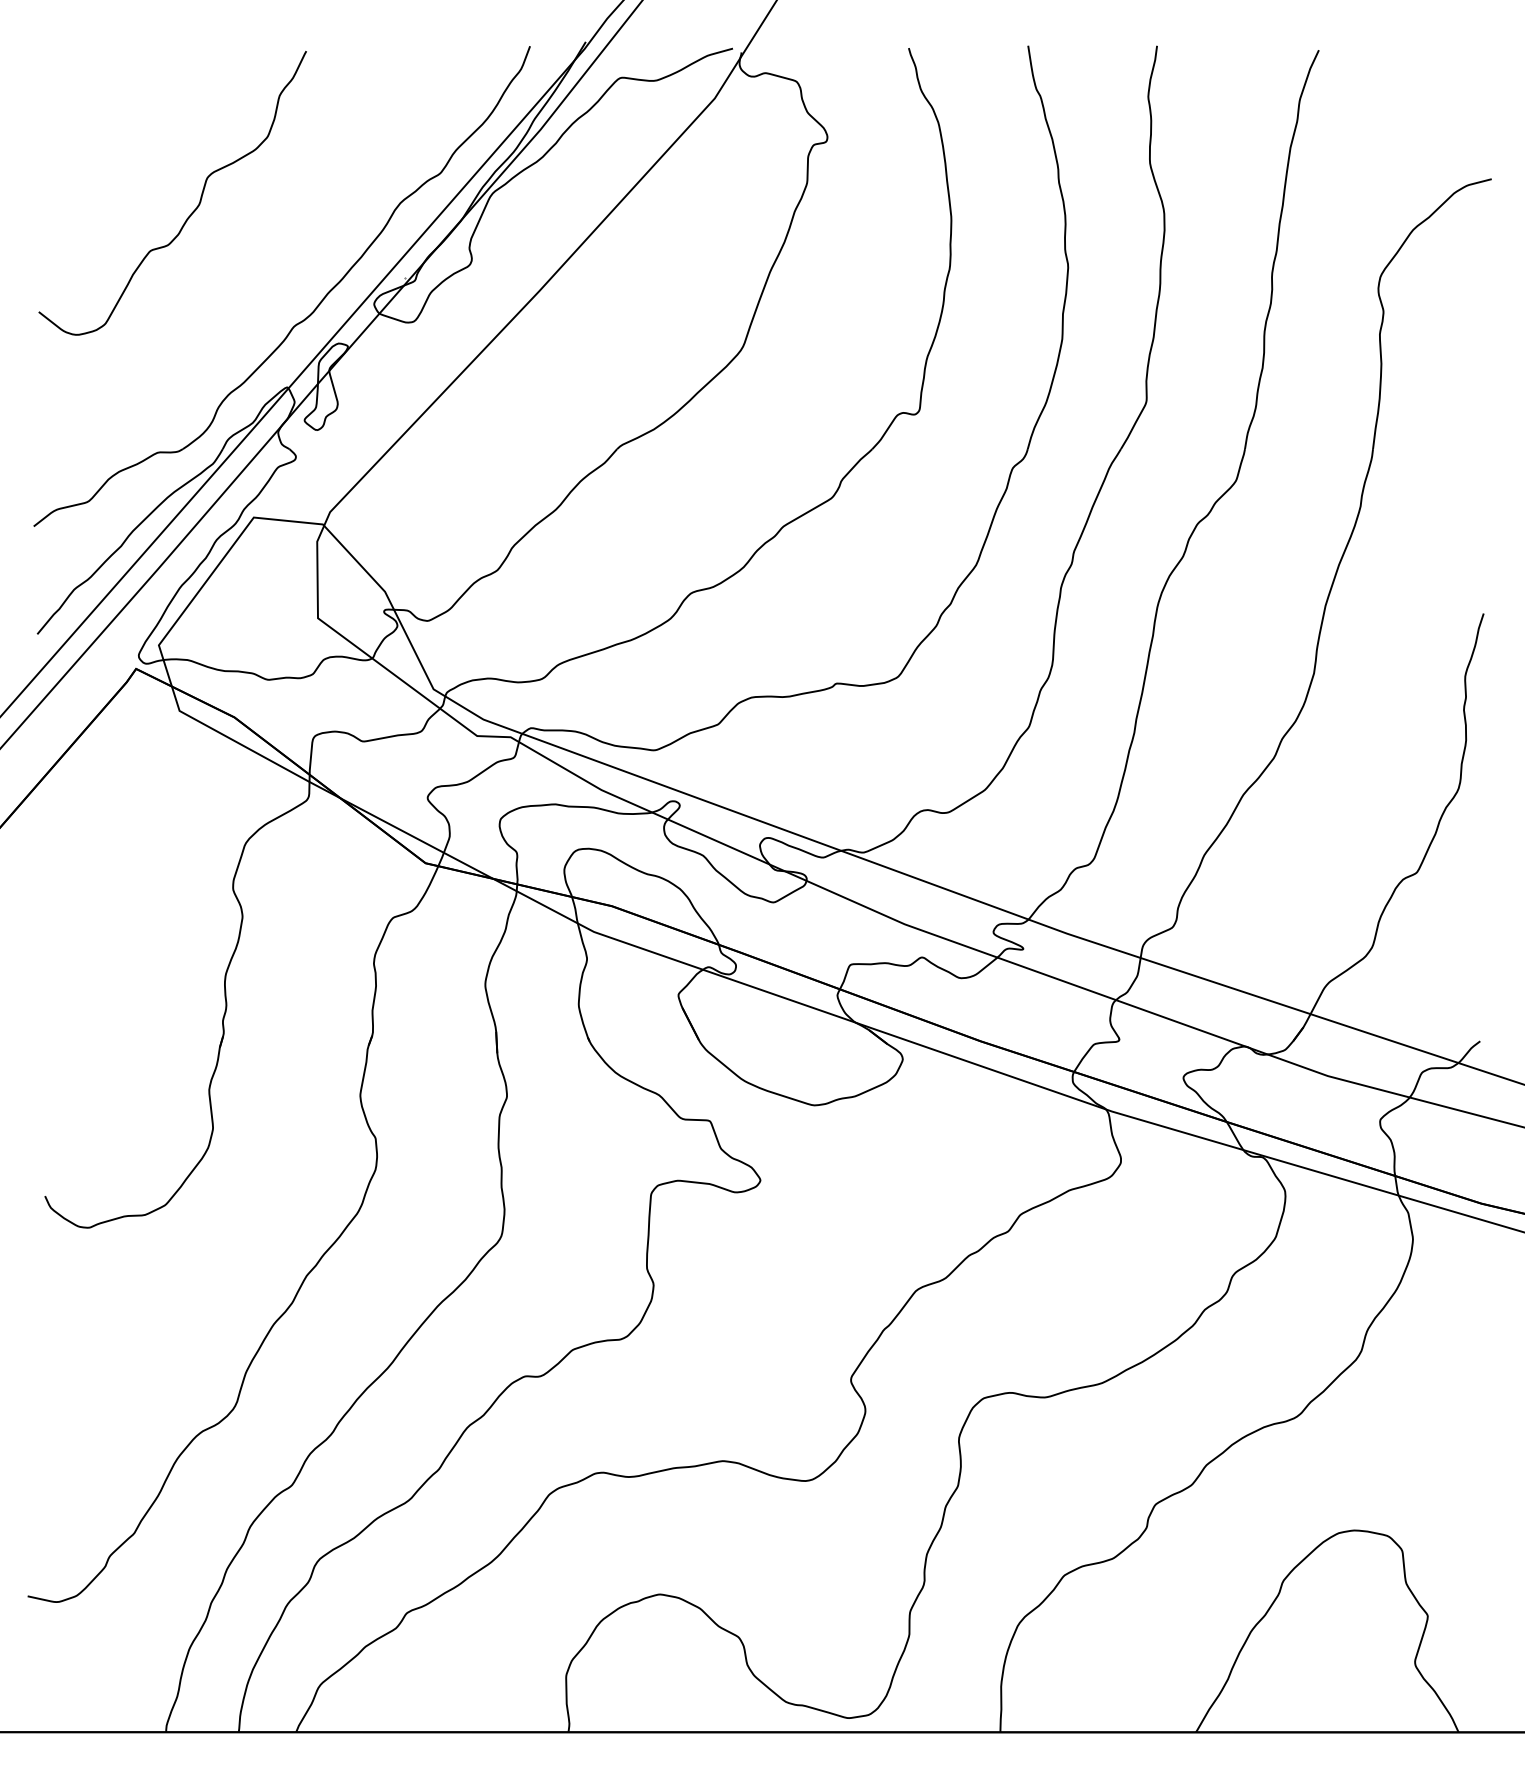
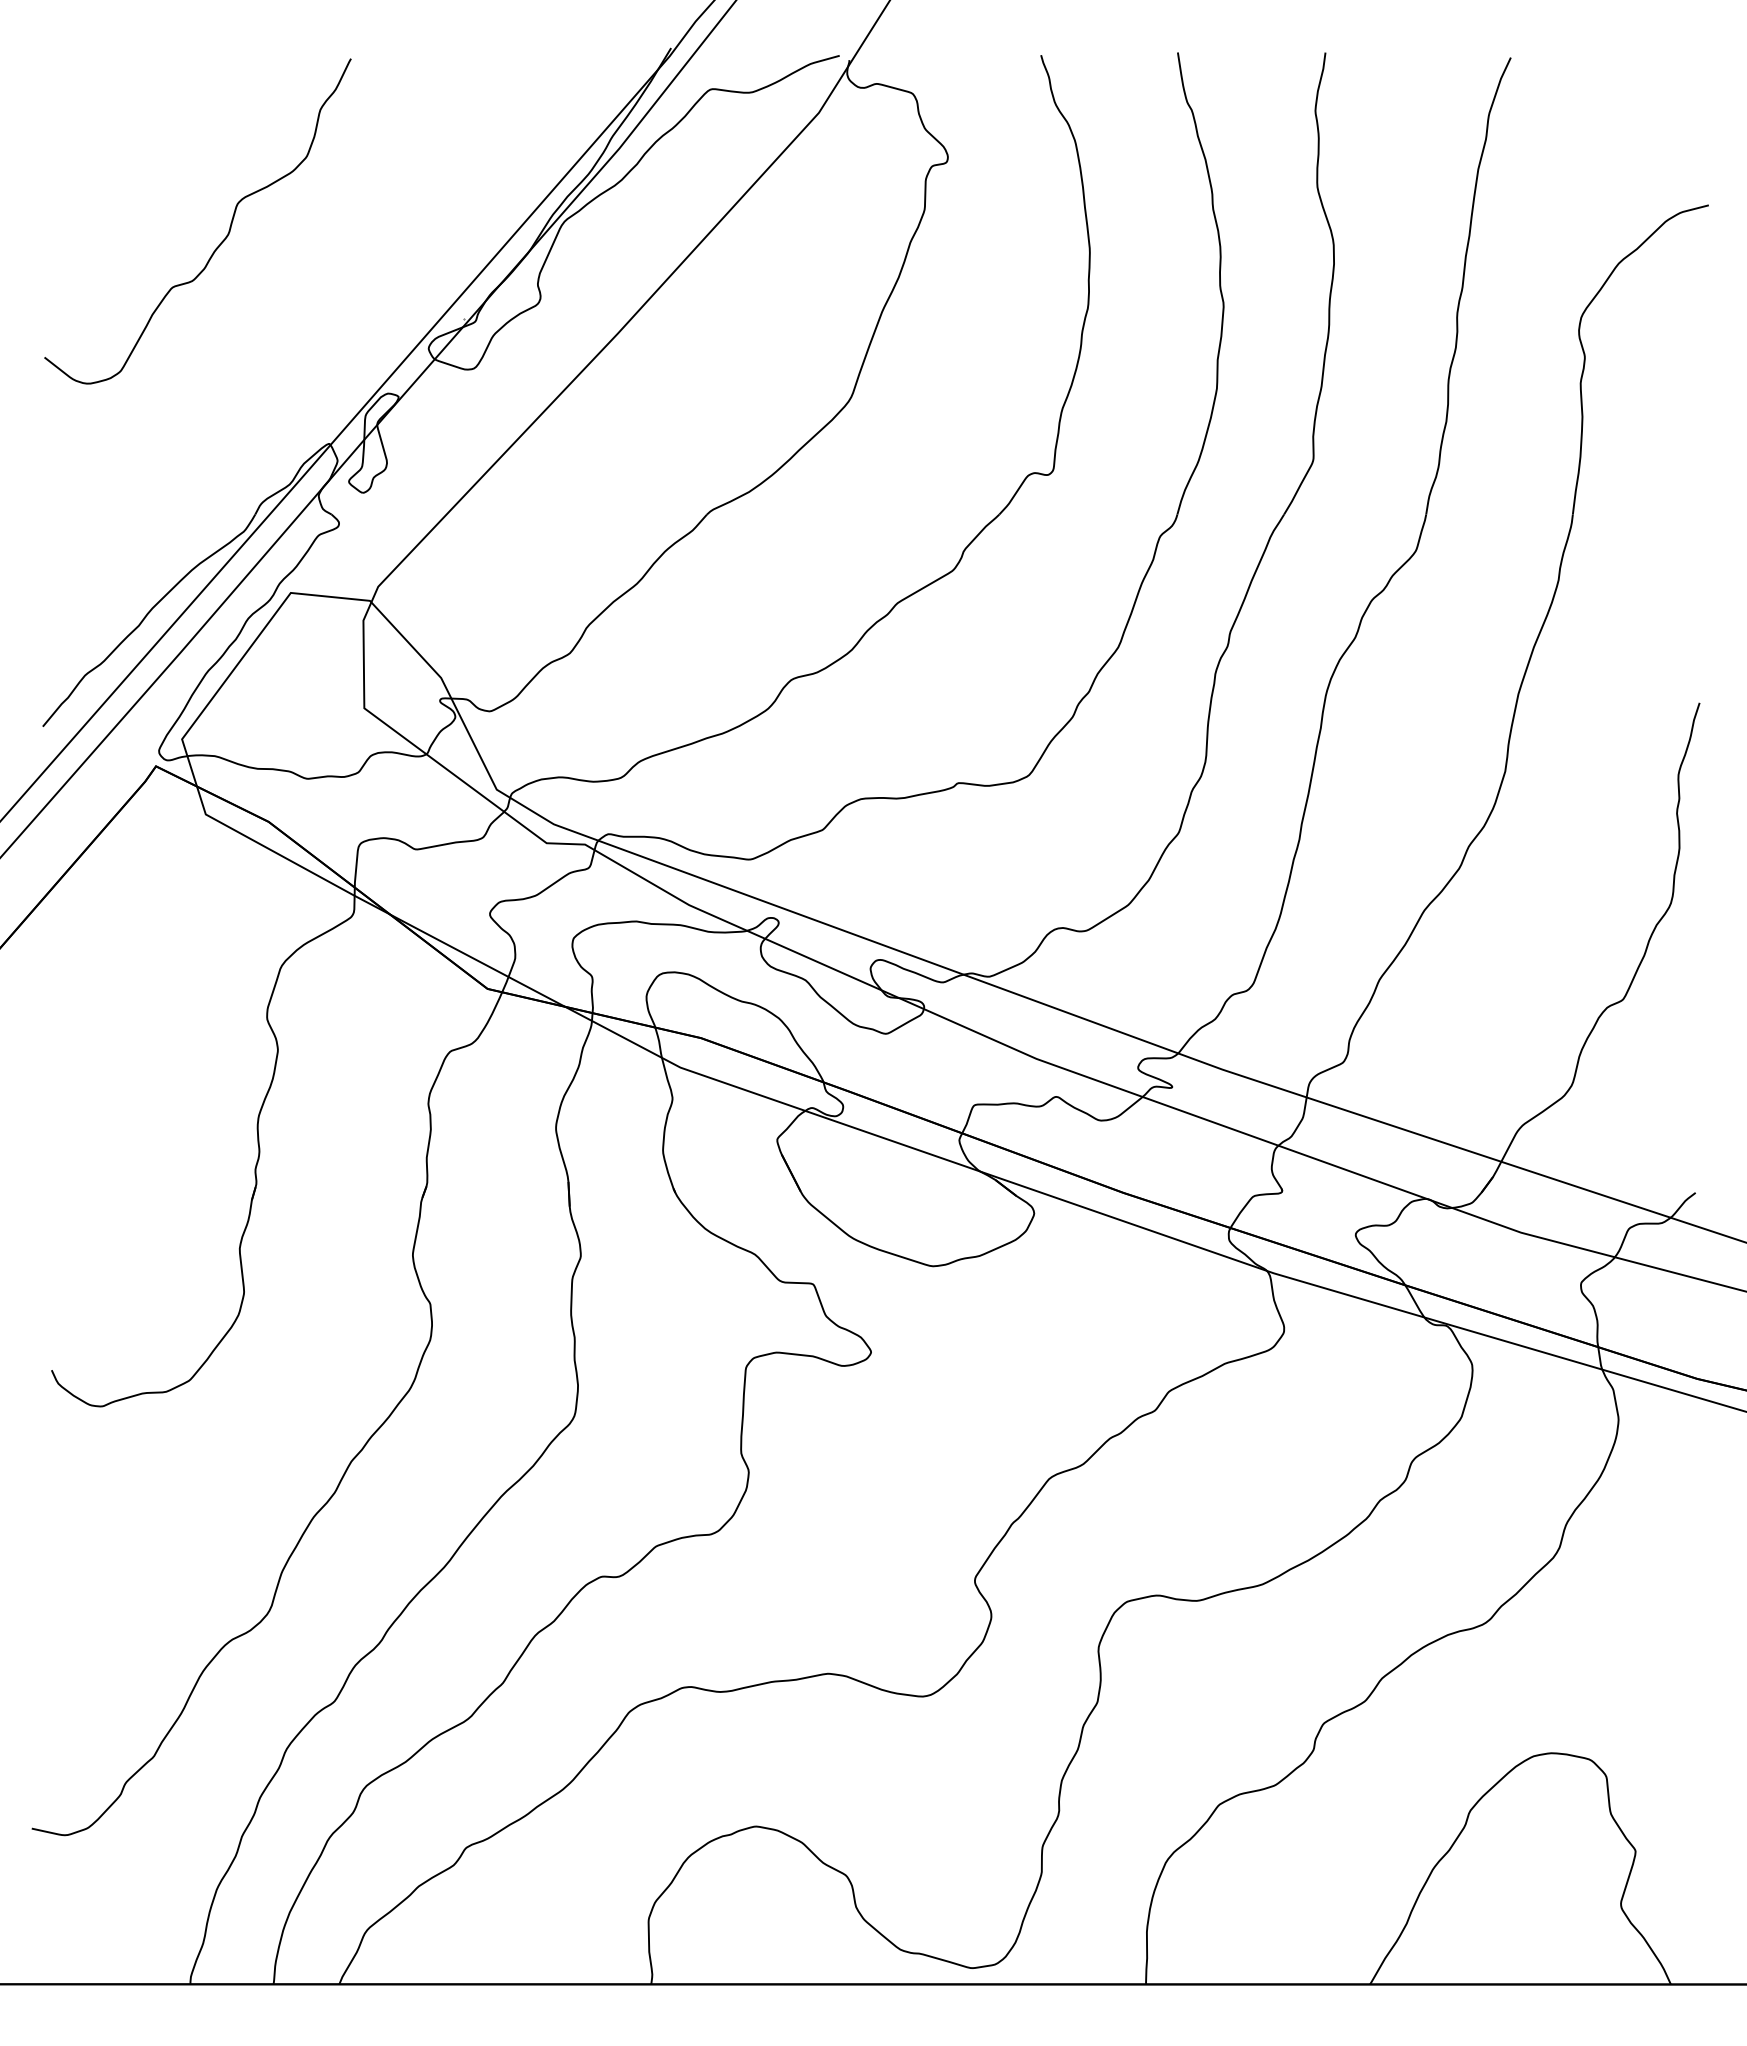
part: (305, 318) -> (349, 364), removed

